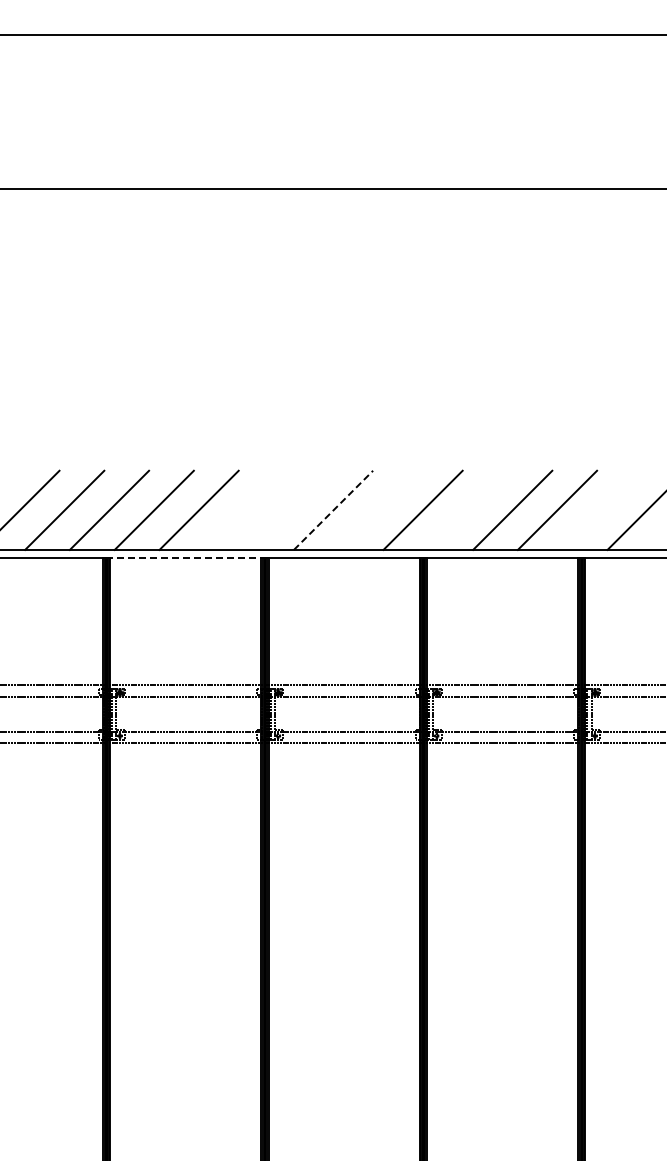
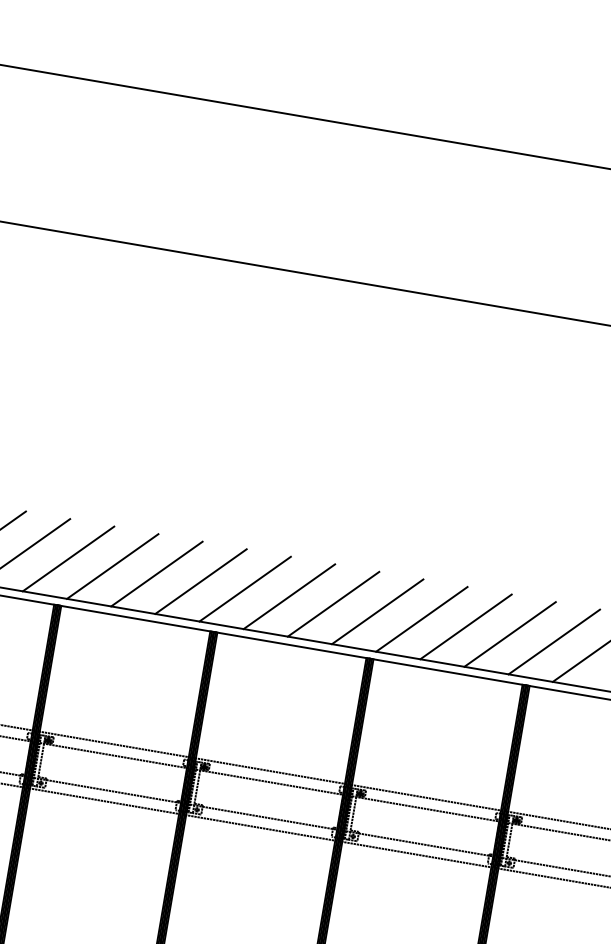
line: (243, 509) -> (200, 580), added
line: (288, 509) -> (245, 588), added
line: (377, 509) -> (332, 603), added
line: (467, 509) -> (421, 618), added
line: (601, 509) -> (553, 641), added
line: (333, 510) -> (289, 596), dashed -> solid
line: (187, 557) -> (137, 618), dashed -> solid

